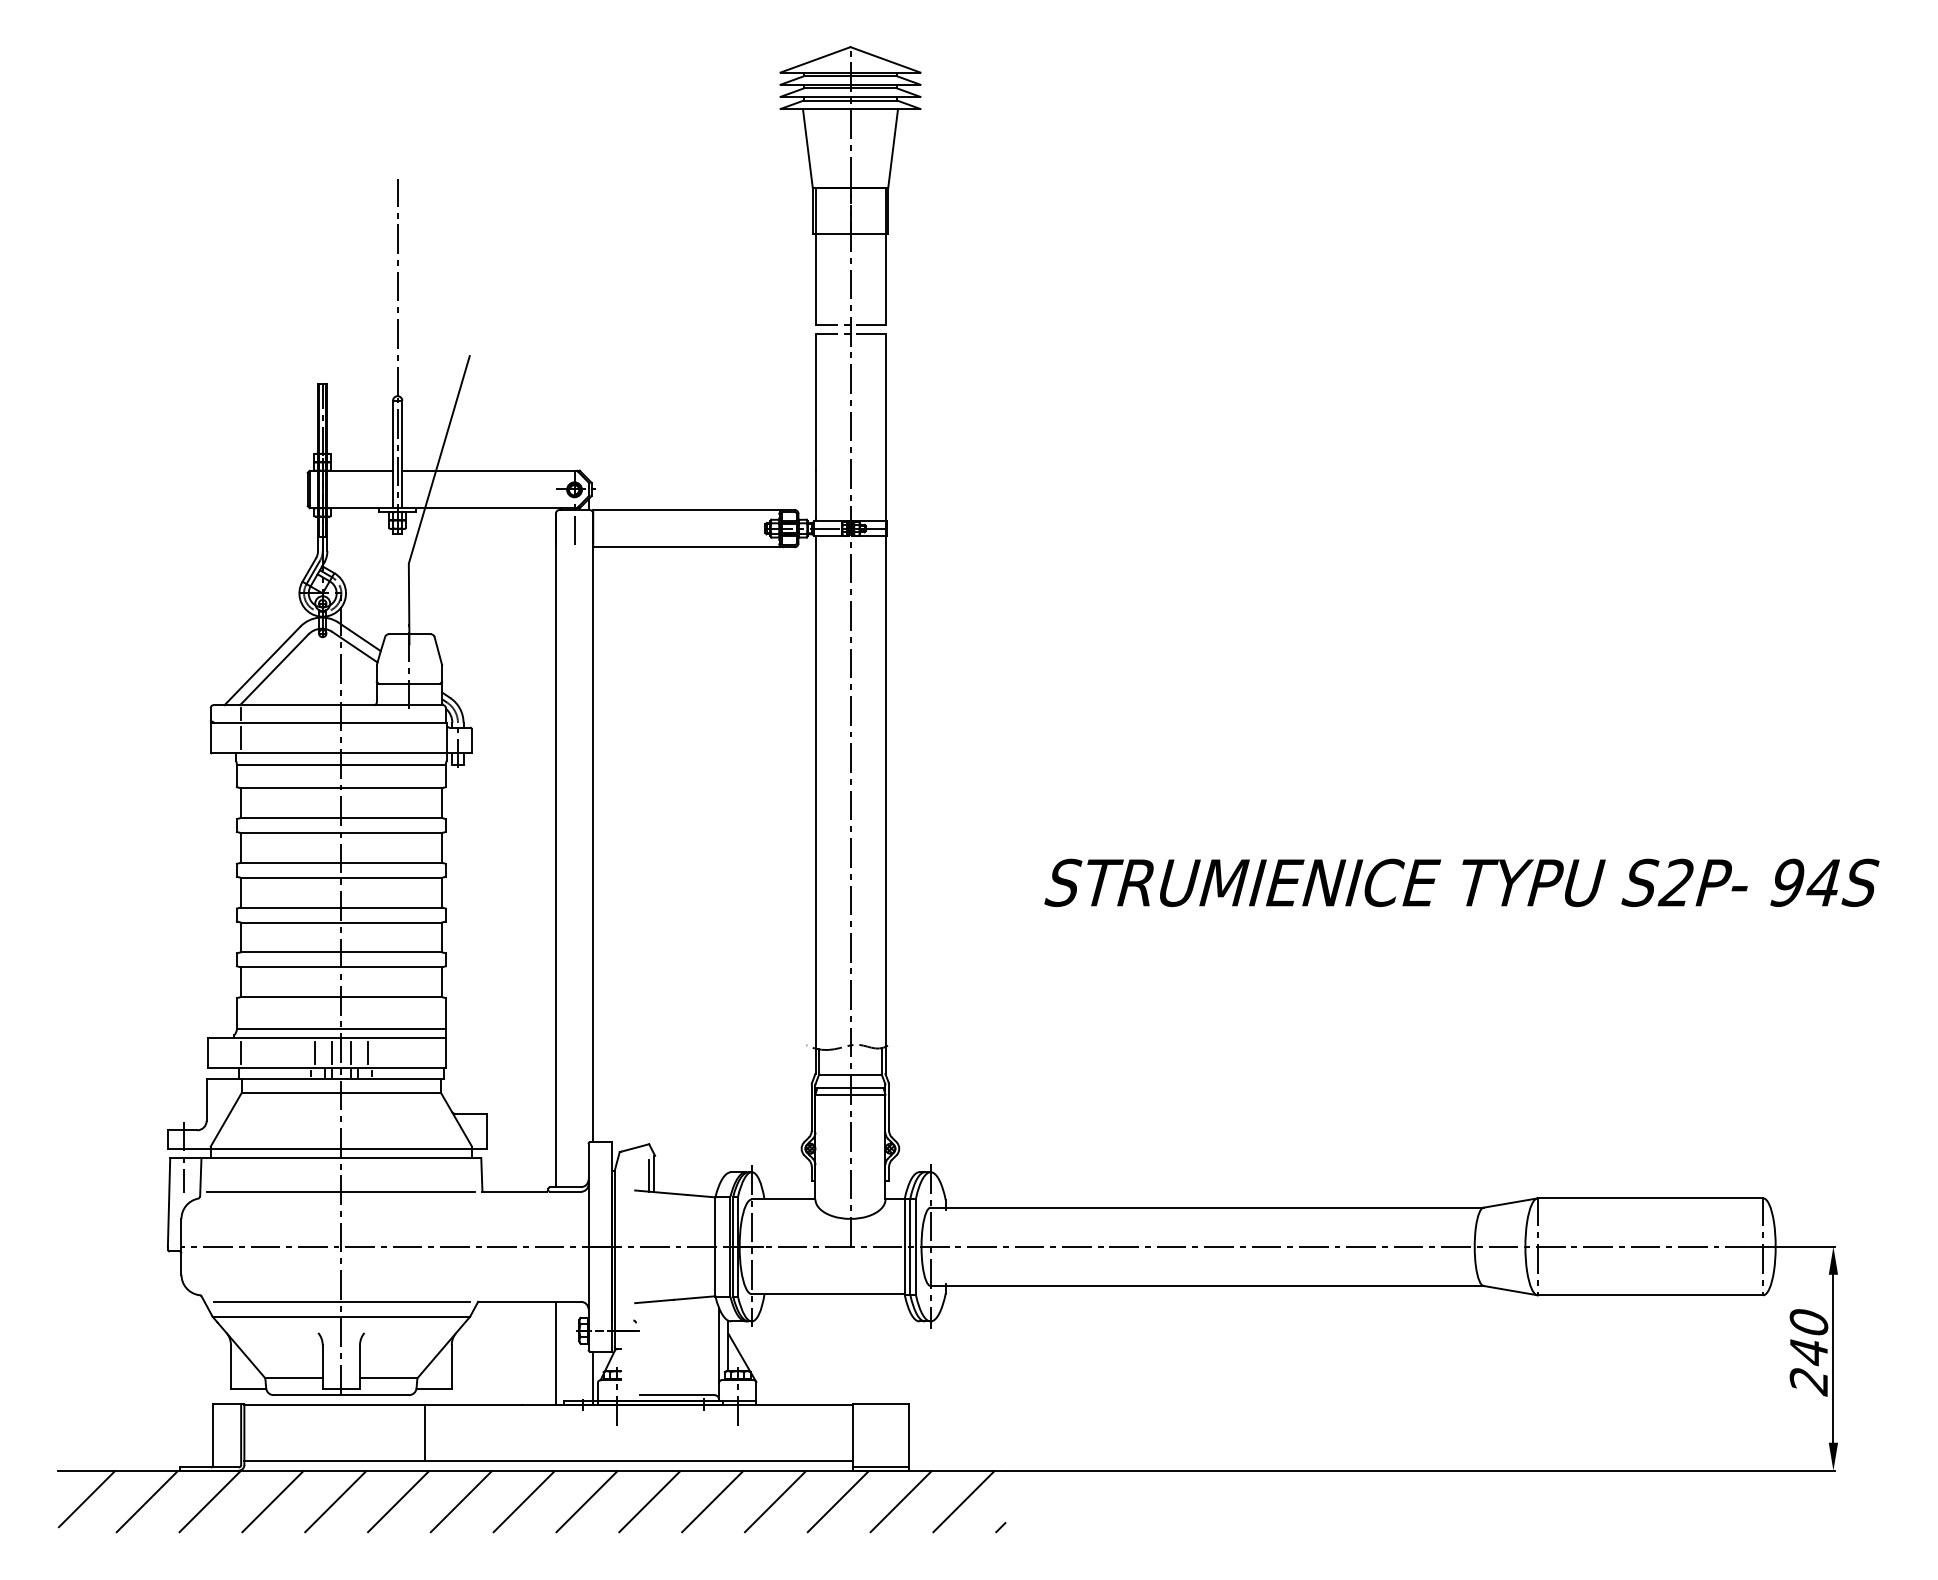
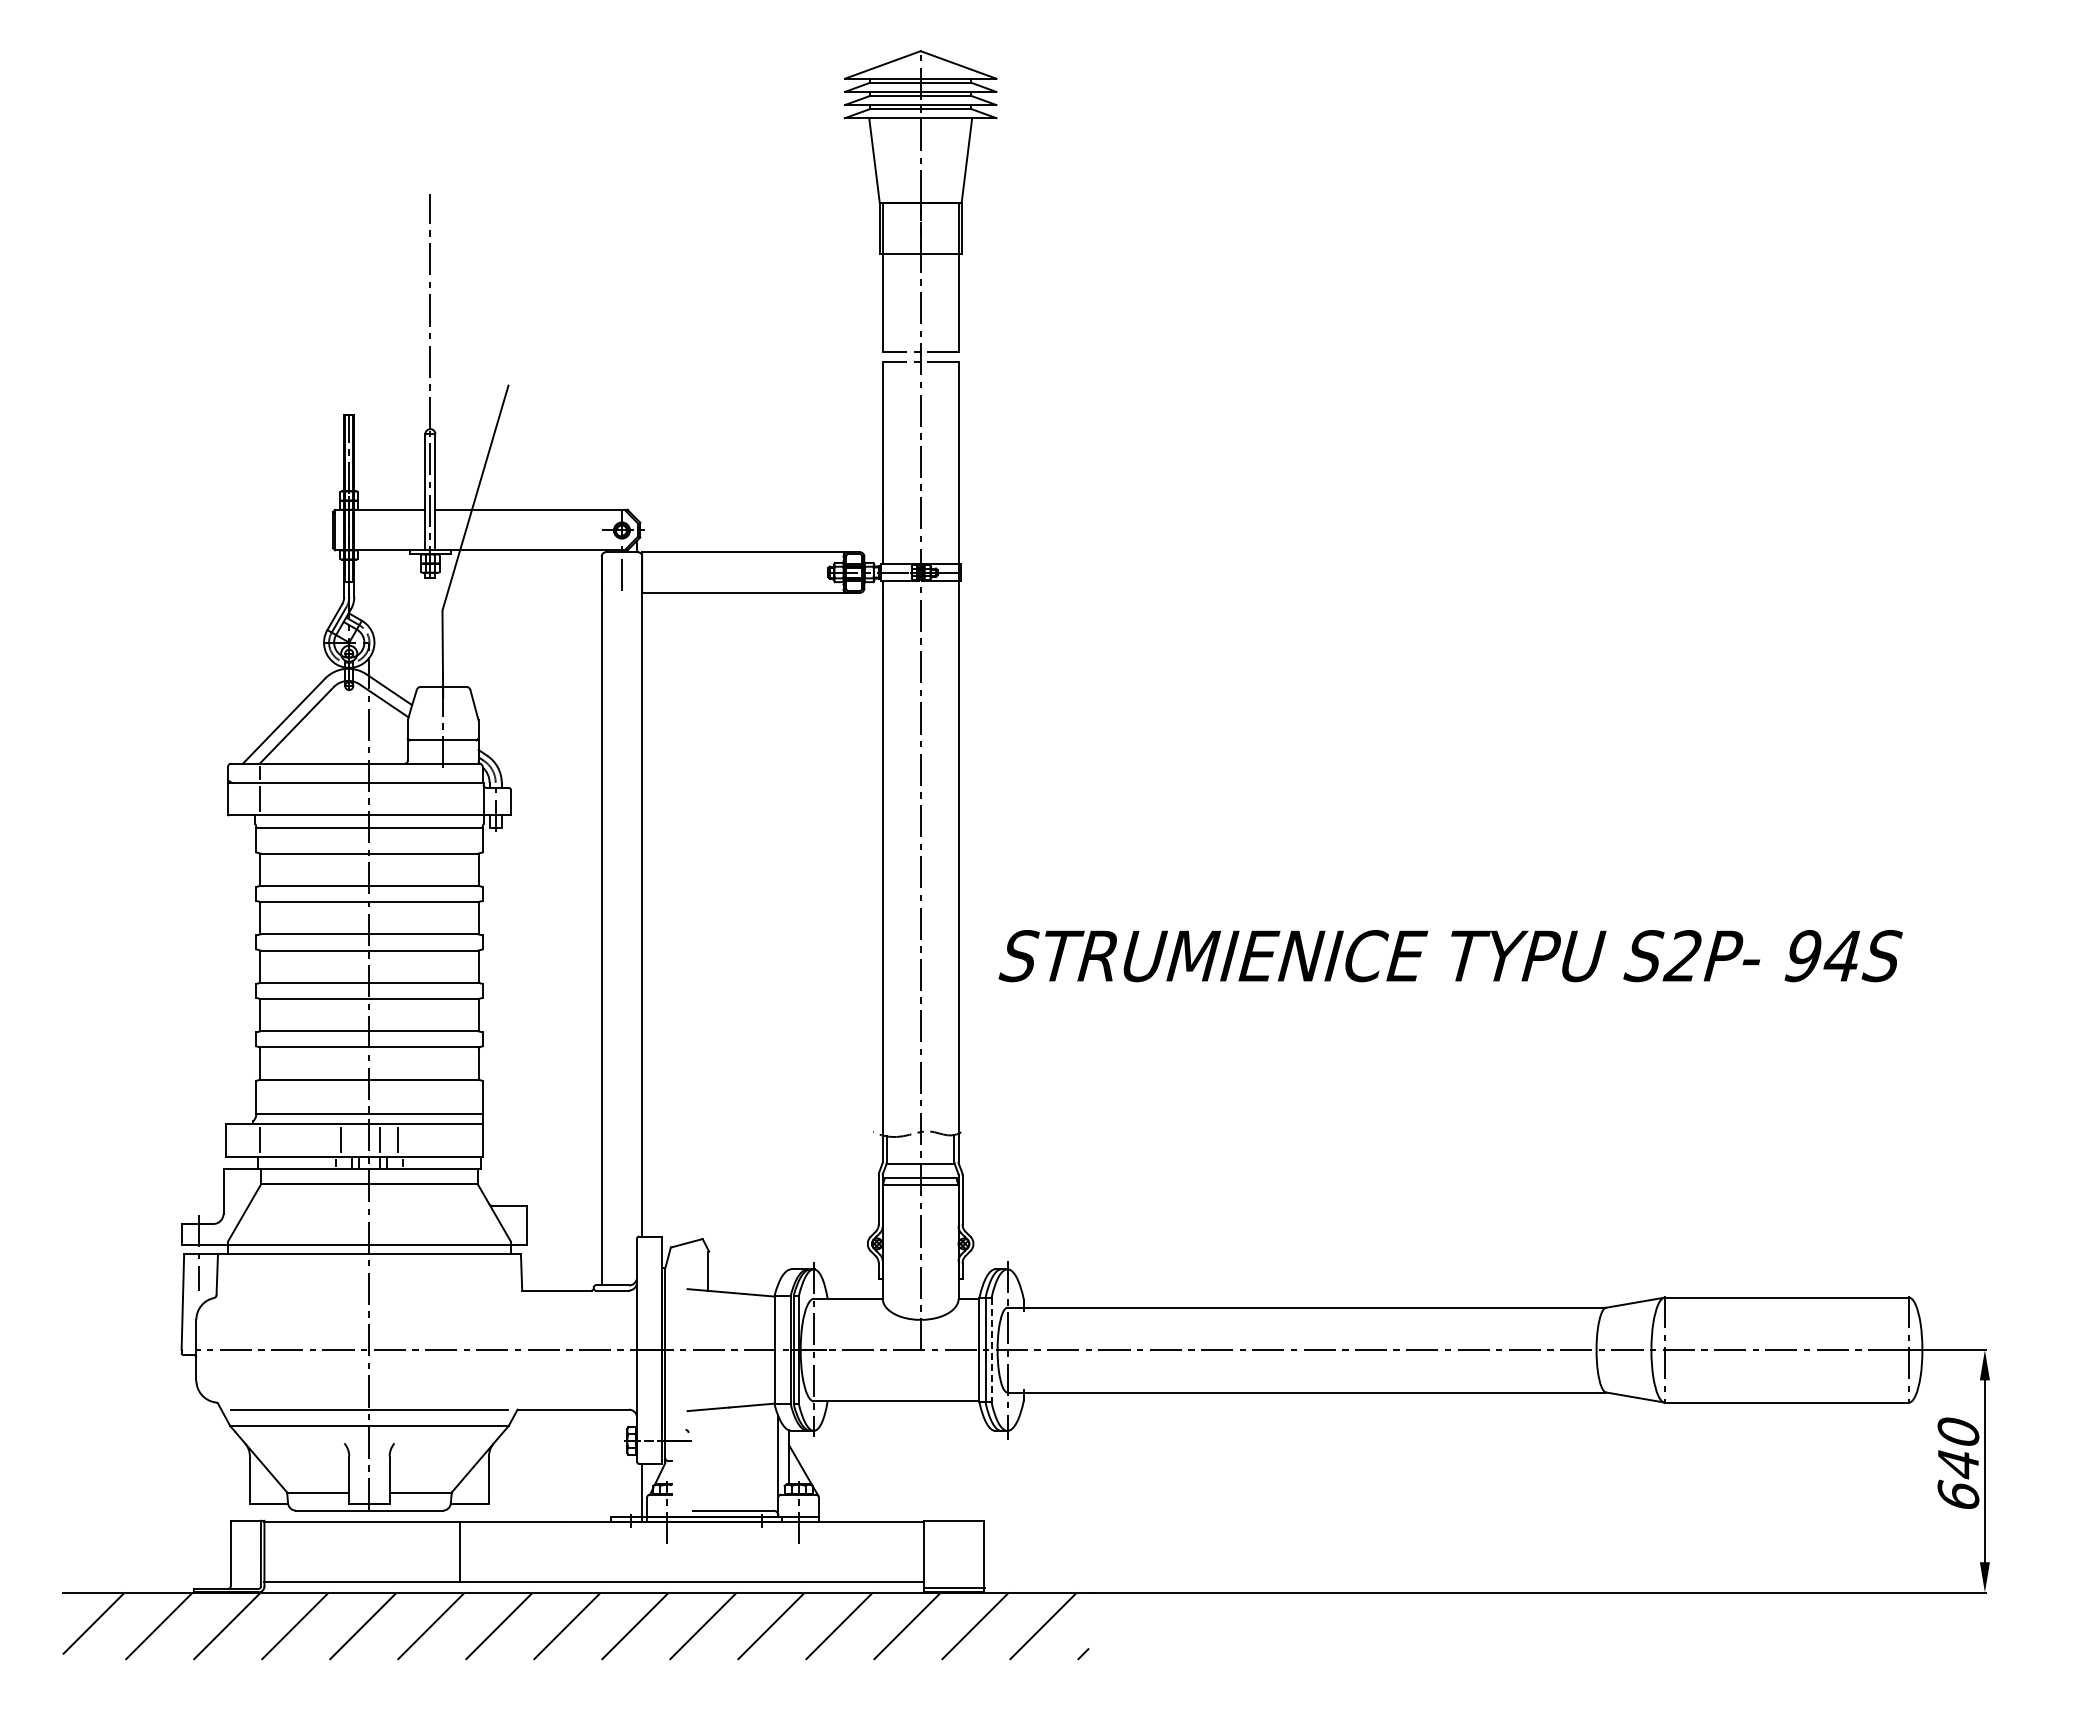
text: (1461, 883) -> (1450, 956), moved
line: (332, 1053) -> (359, 1140), removed
line: (648, 1175) -> (702, 1272), removed
line: (340, 1191) -> (368, 1290), removed
line: (915, 1247) -> (991, 1350), solid -> dashed
line: (555, 1353) -> (601, 1465), removed
text: (1809, 1381) -> (1958, 1495), 240 -> 640

